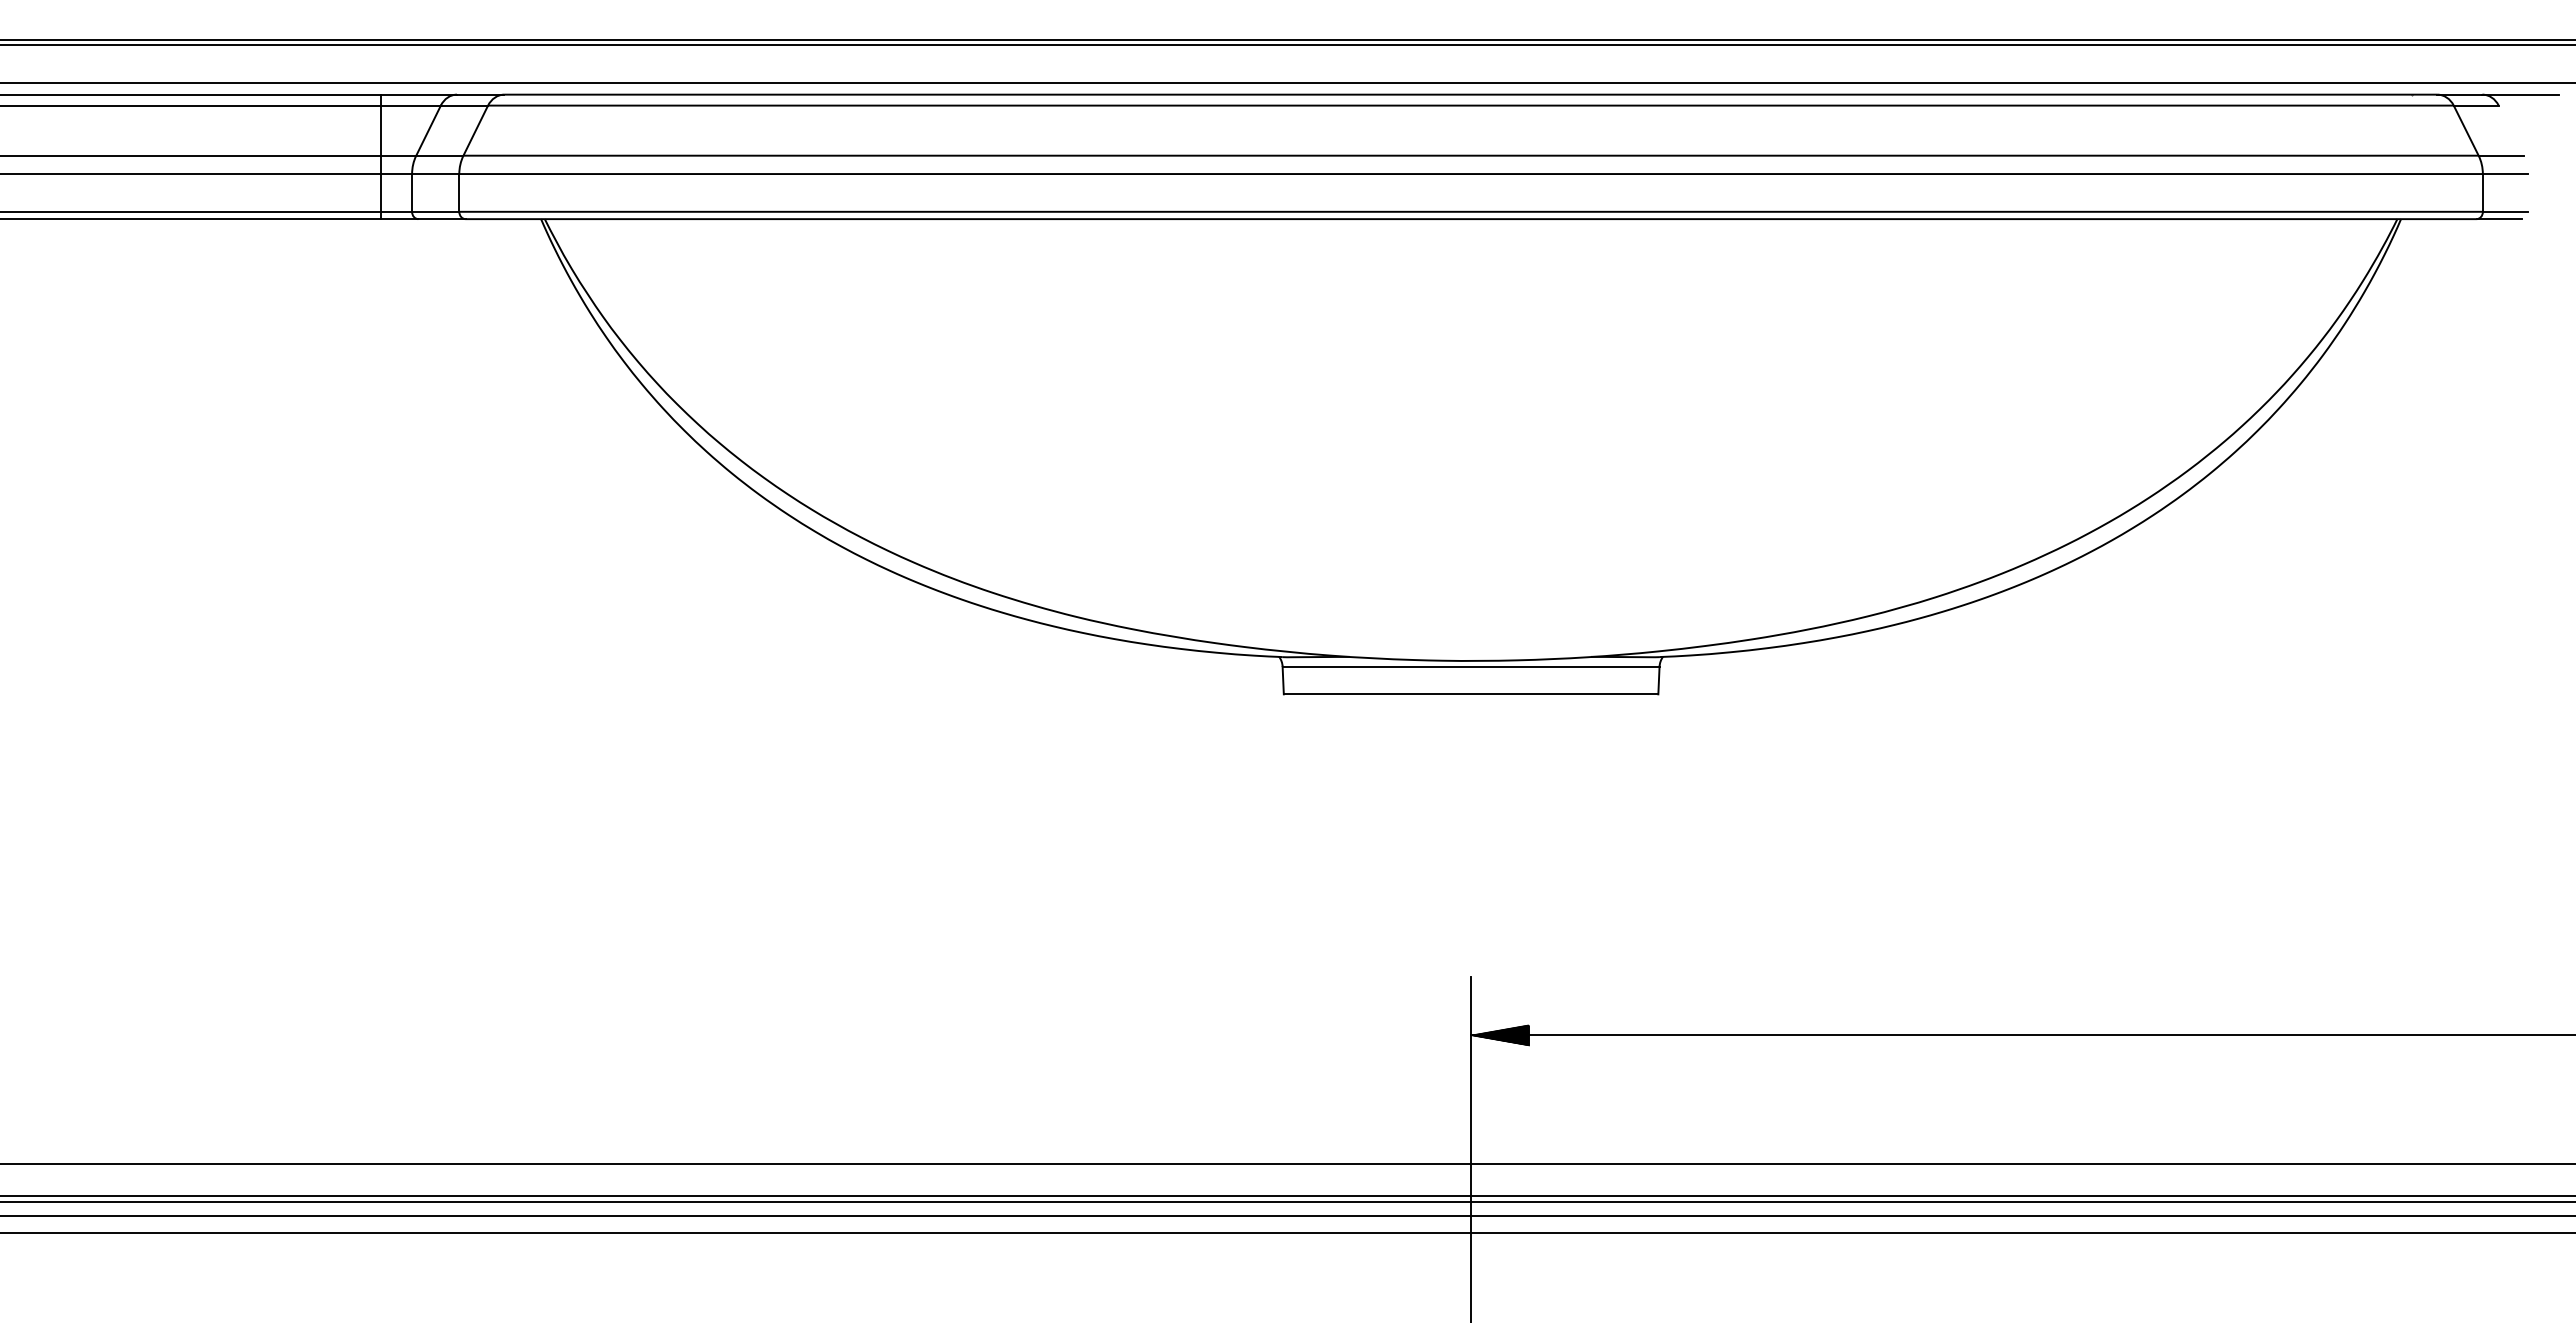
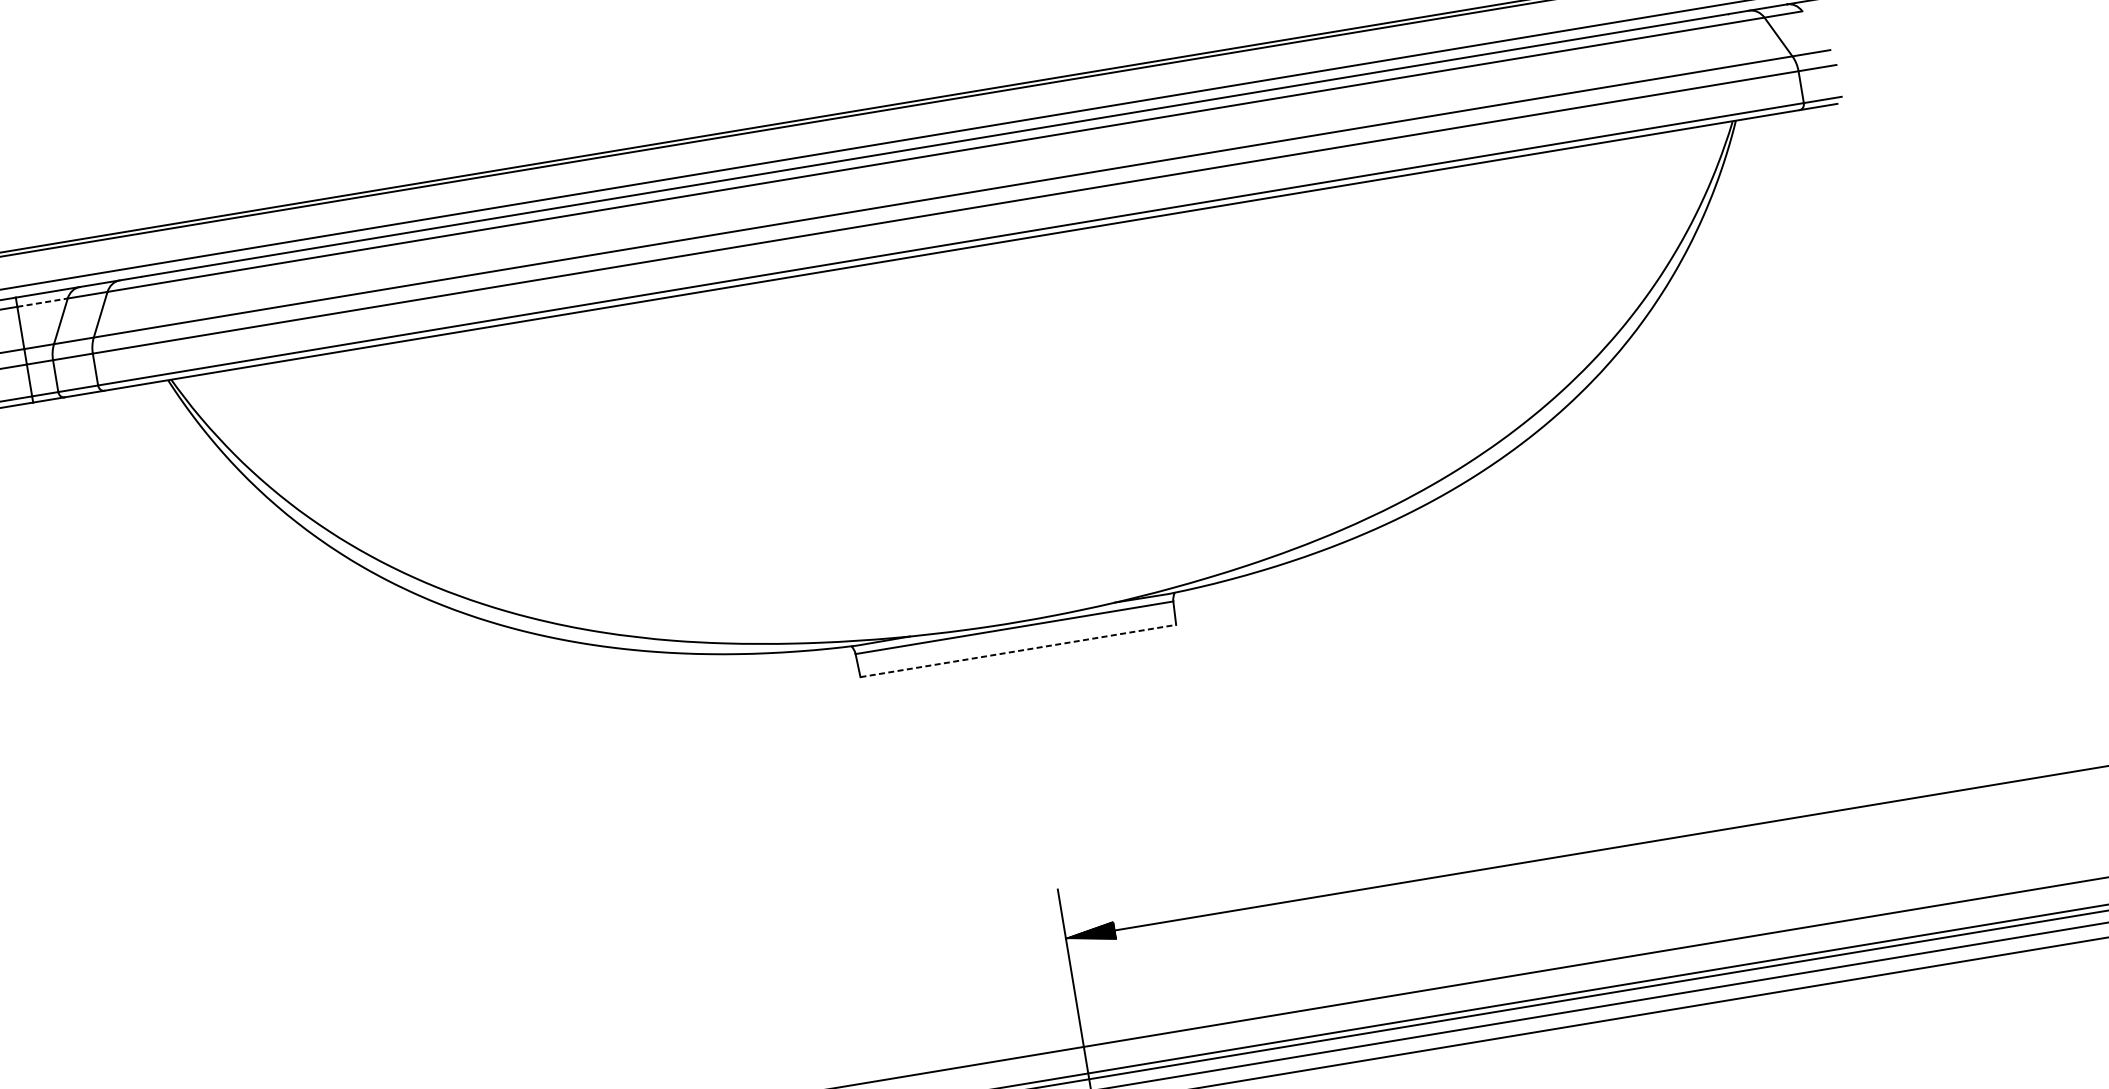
line: (410, 105) -> (42, 302), solid -> dashed
line: (1471, 694) -> (1018, 651), solid -> dashed

